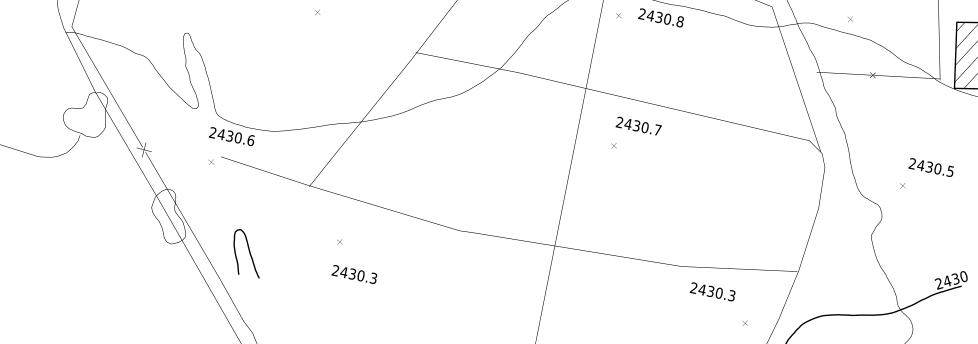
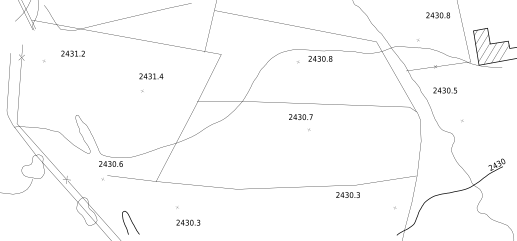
text: (638, 125) -> (300, 116), moved
text: (930, 167) -> (444, 90), moved
text: (711, 290) -> (347, 194), moved

